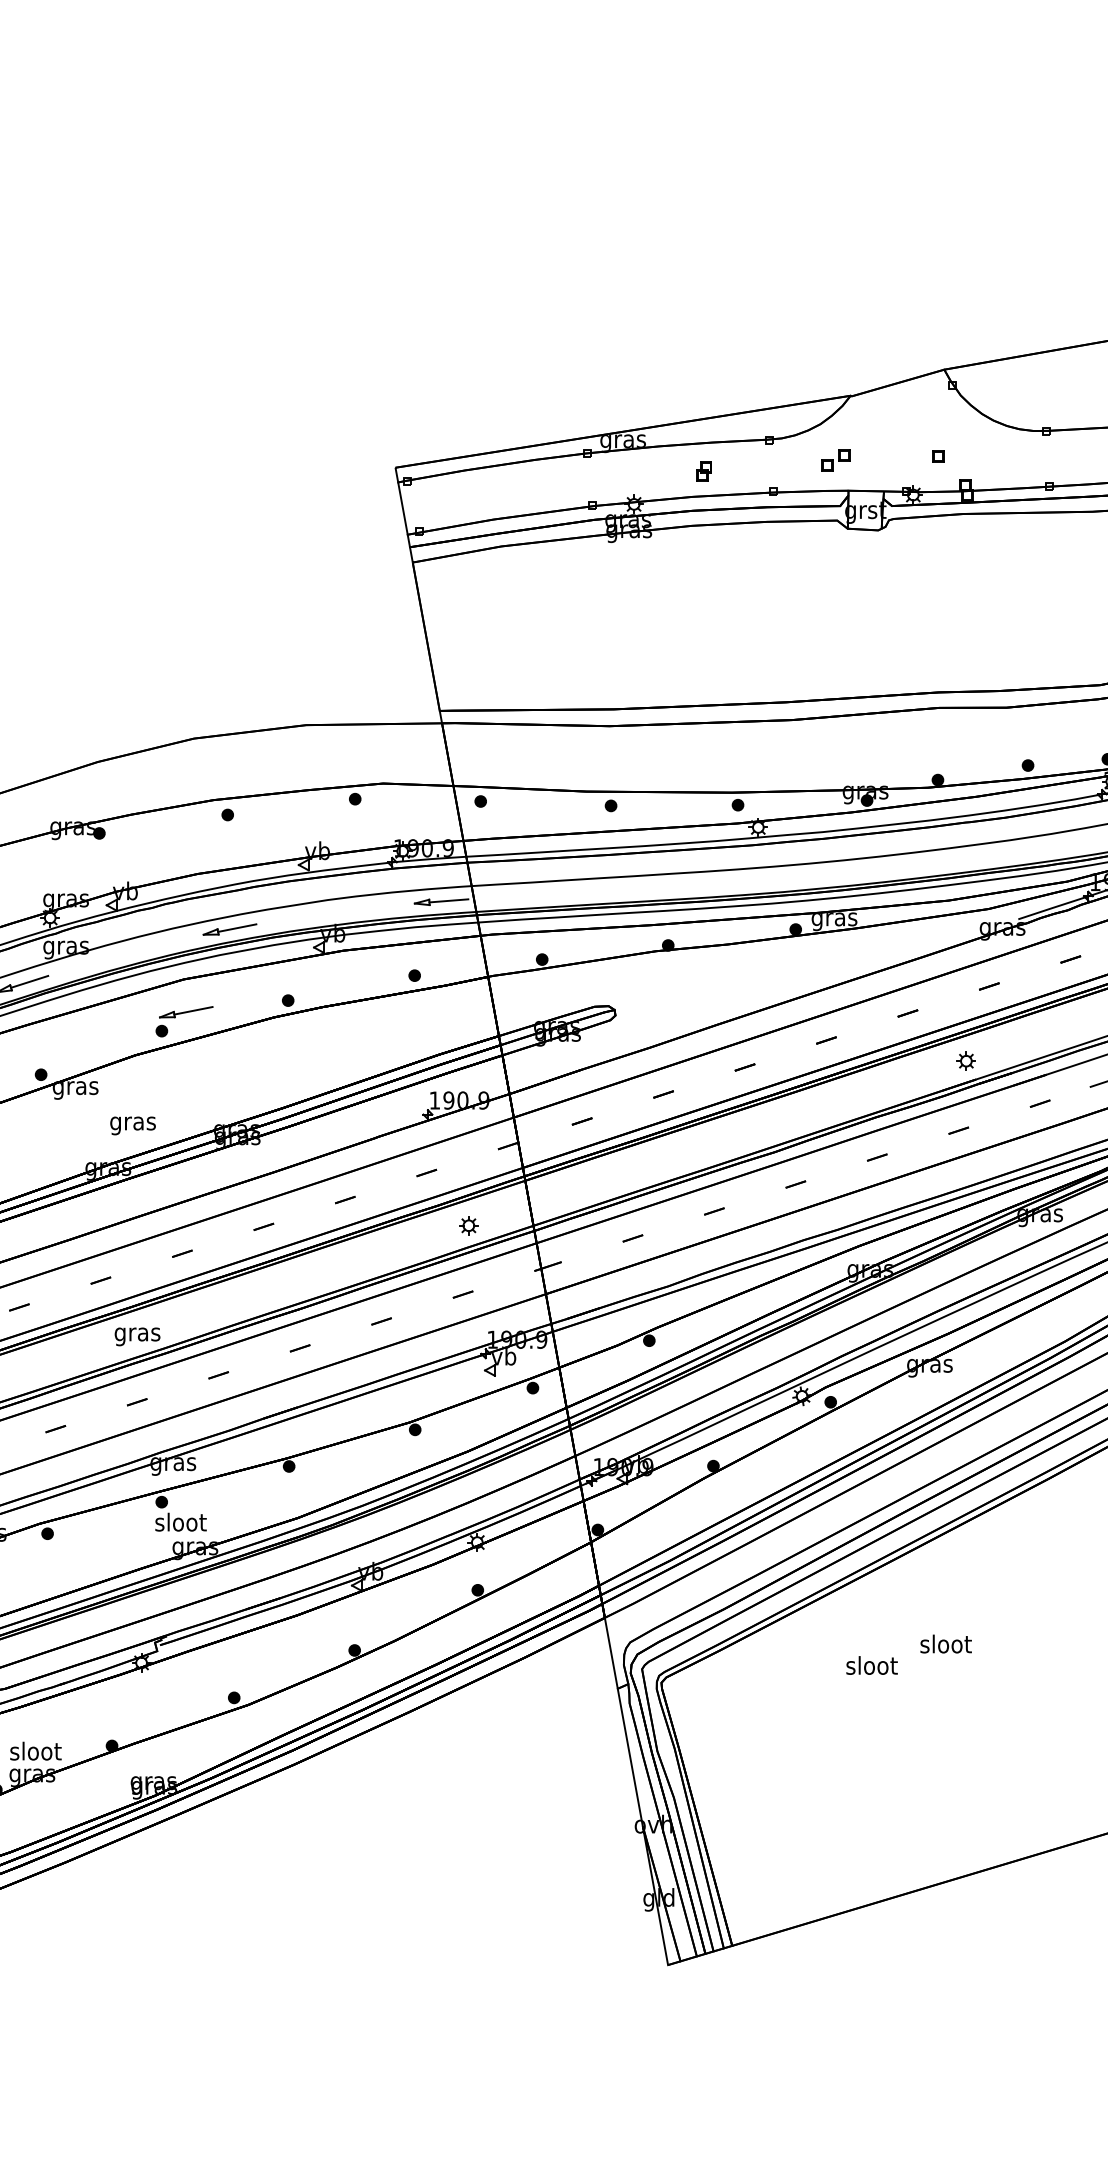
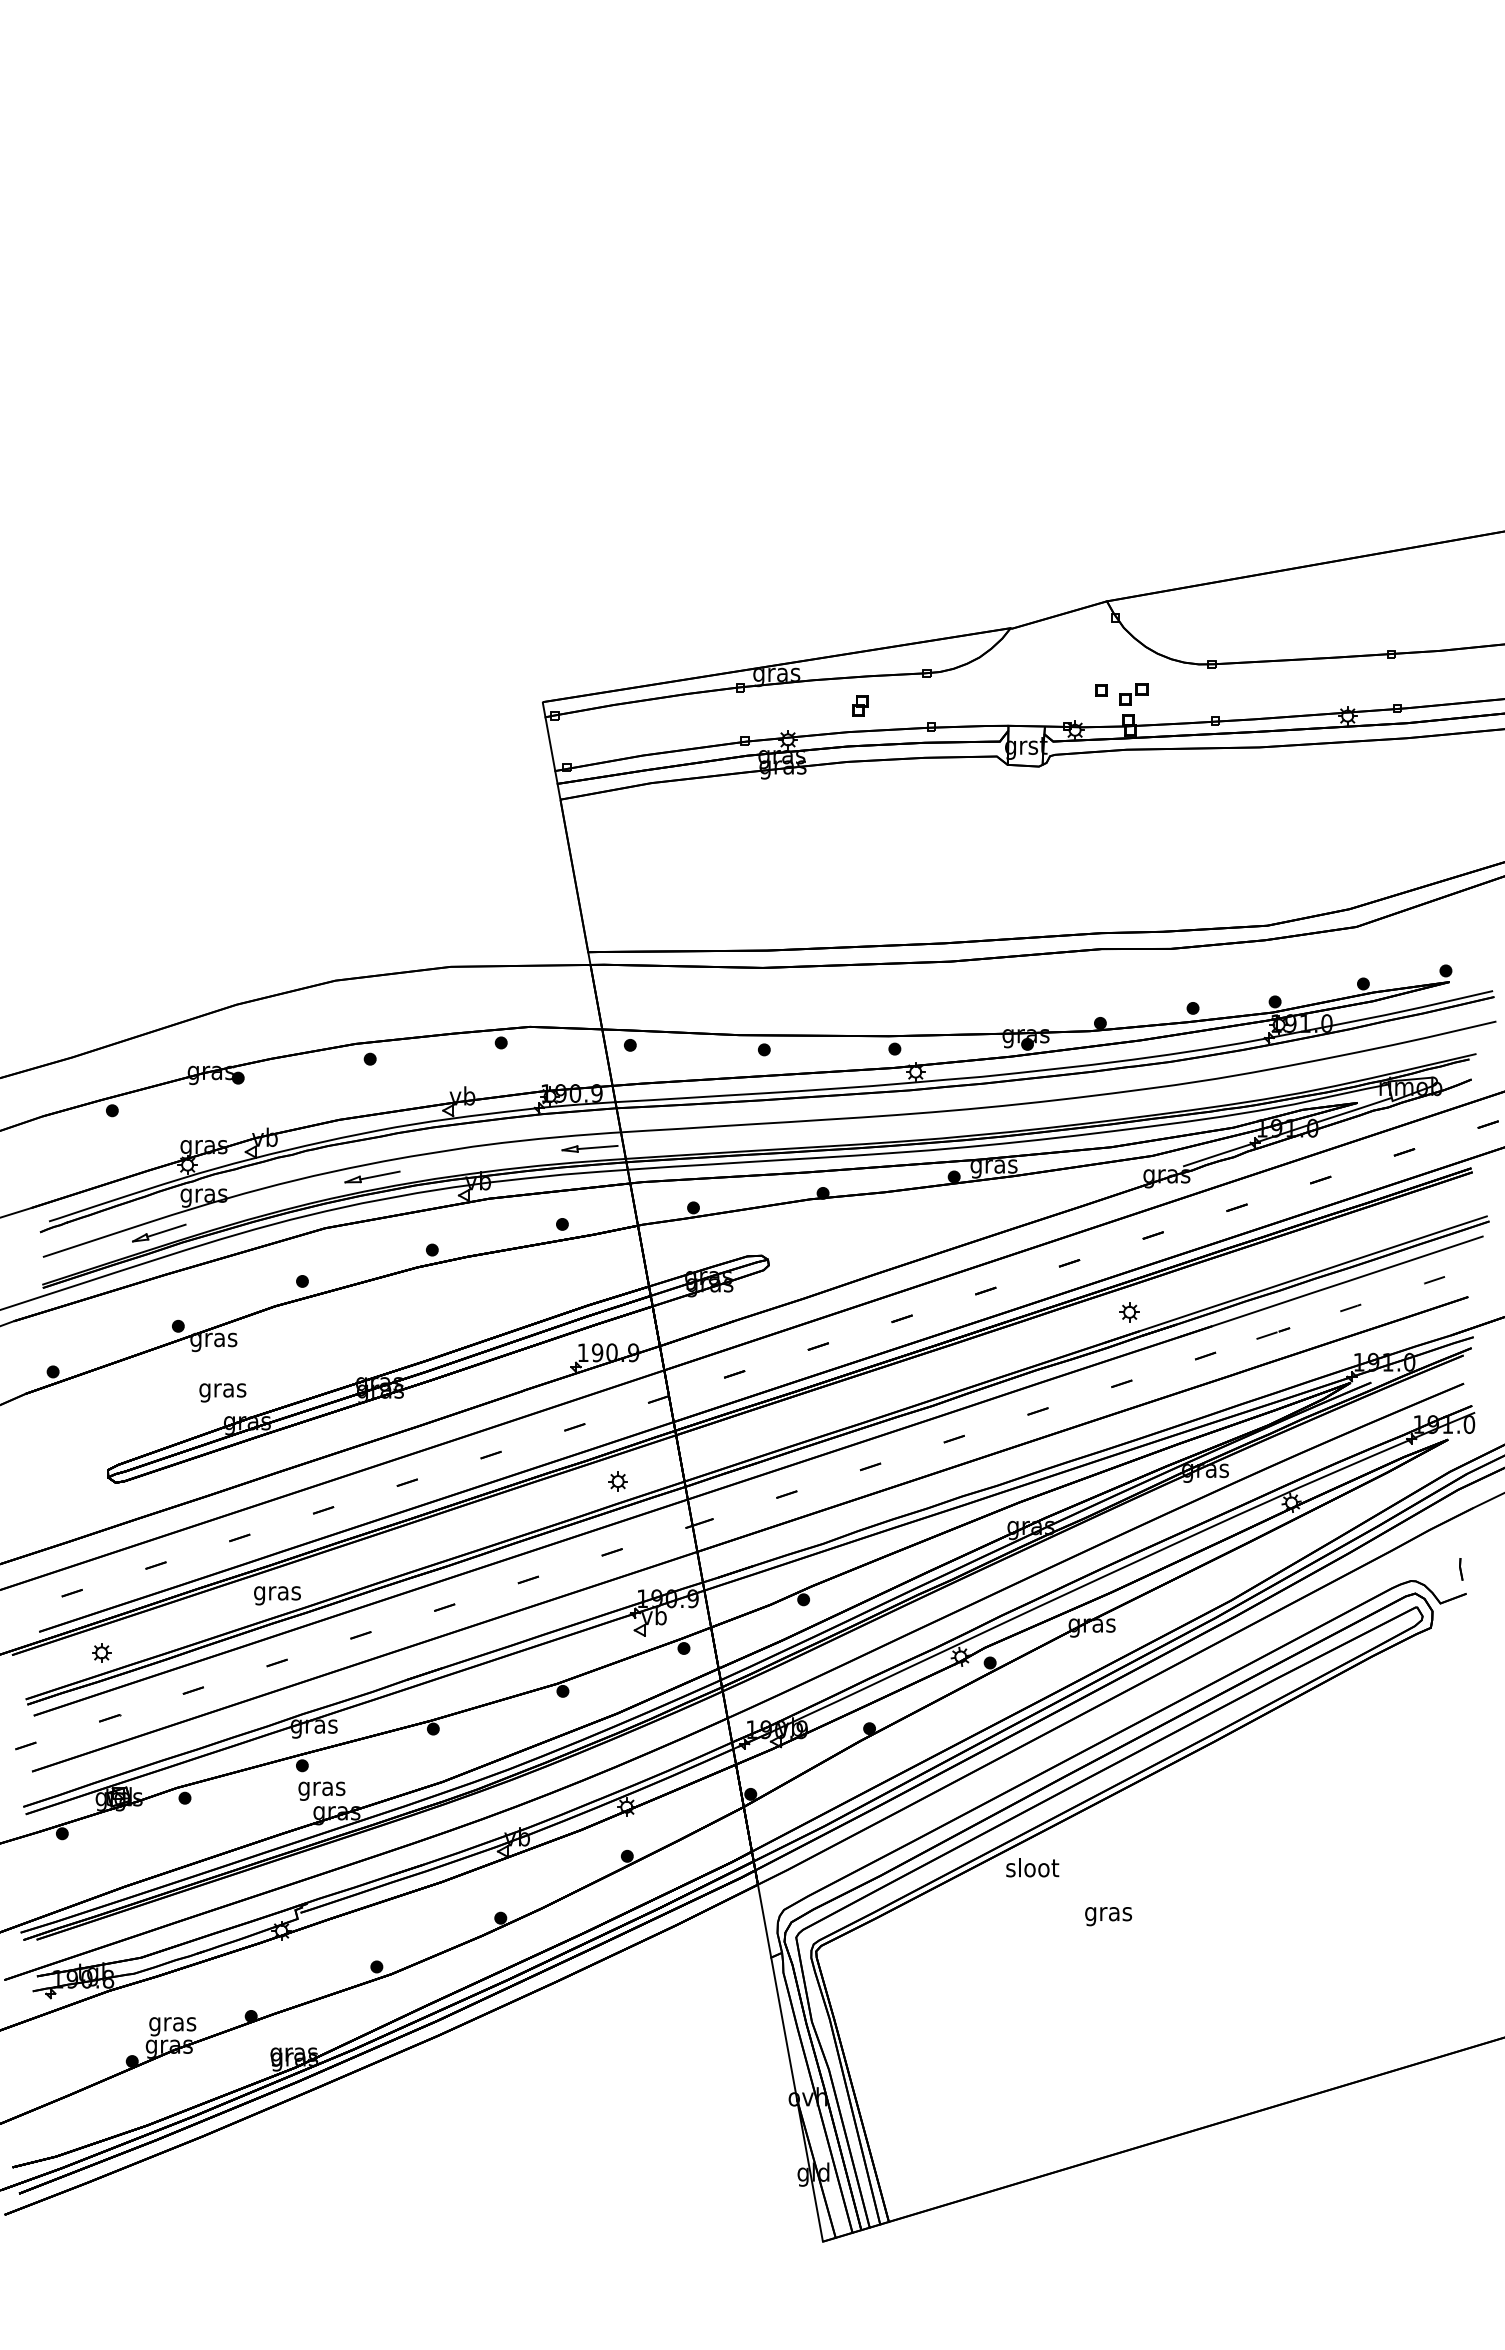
part: (835, 460) -> (1133, 694), moved
part: (186, 1011) -> (327, 1261), removed
text: (132, 1125) -> (222, 1392), moved
text: (180, 1524) -> (321, 1788), sloot -> gras
text: (945, 1646) -> (1108, 1914), sloot -> gras
text: (871, 1665) -> (1032, 1867), moved
text: (35, 1753) -> (172, 2024), sloot -> gras

